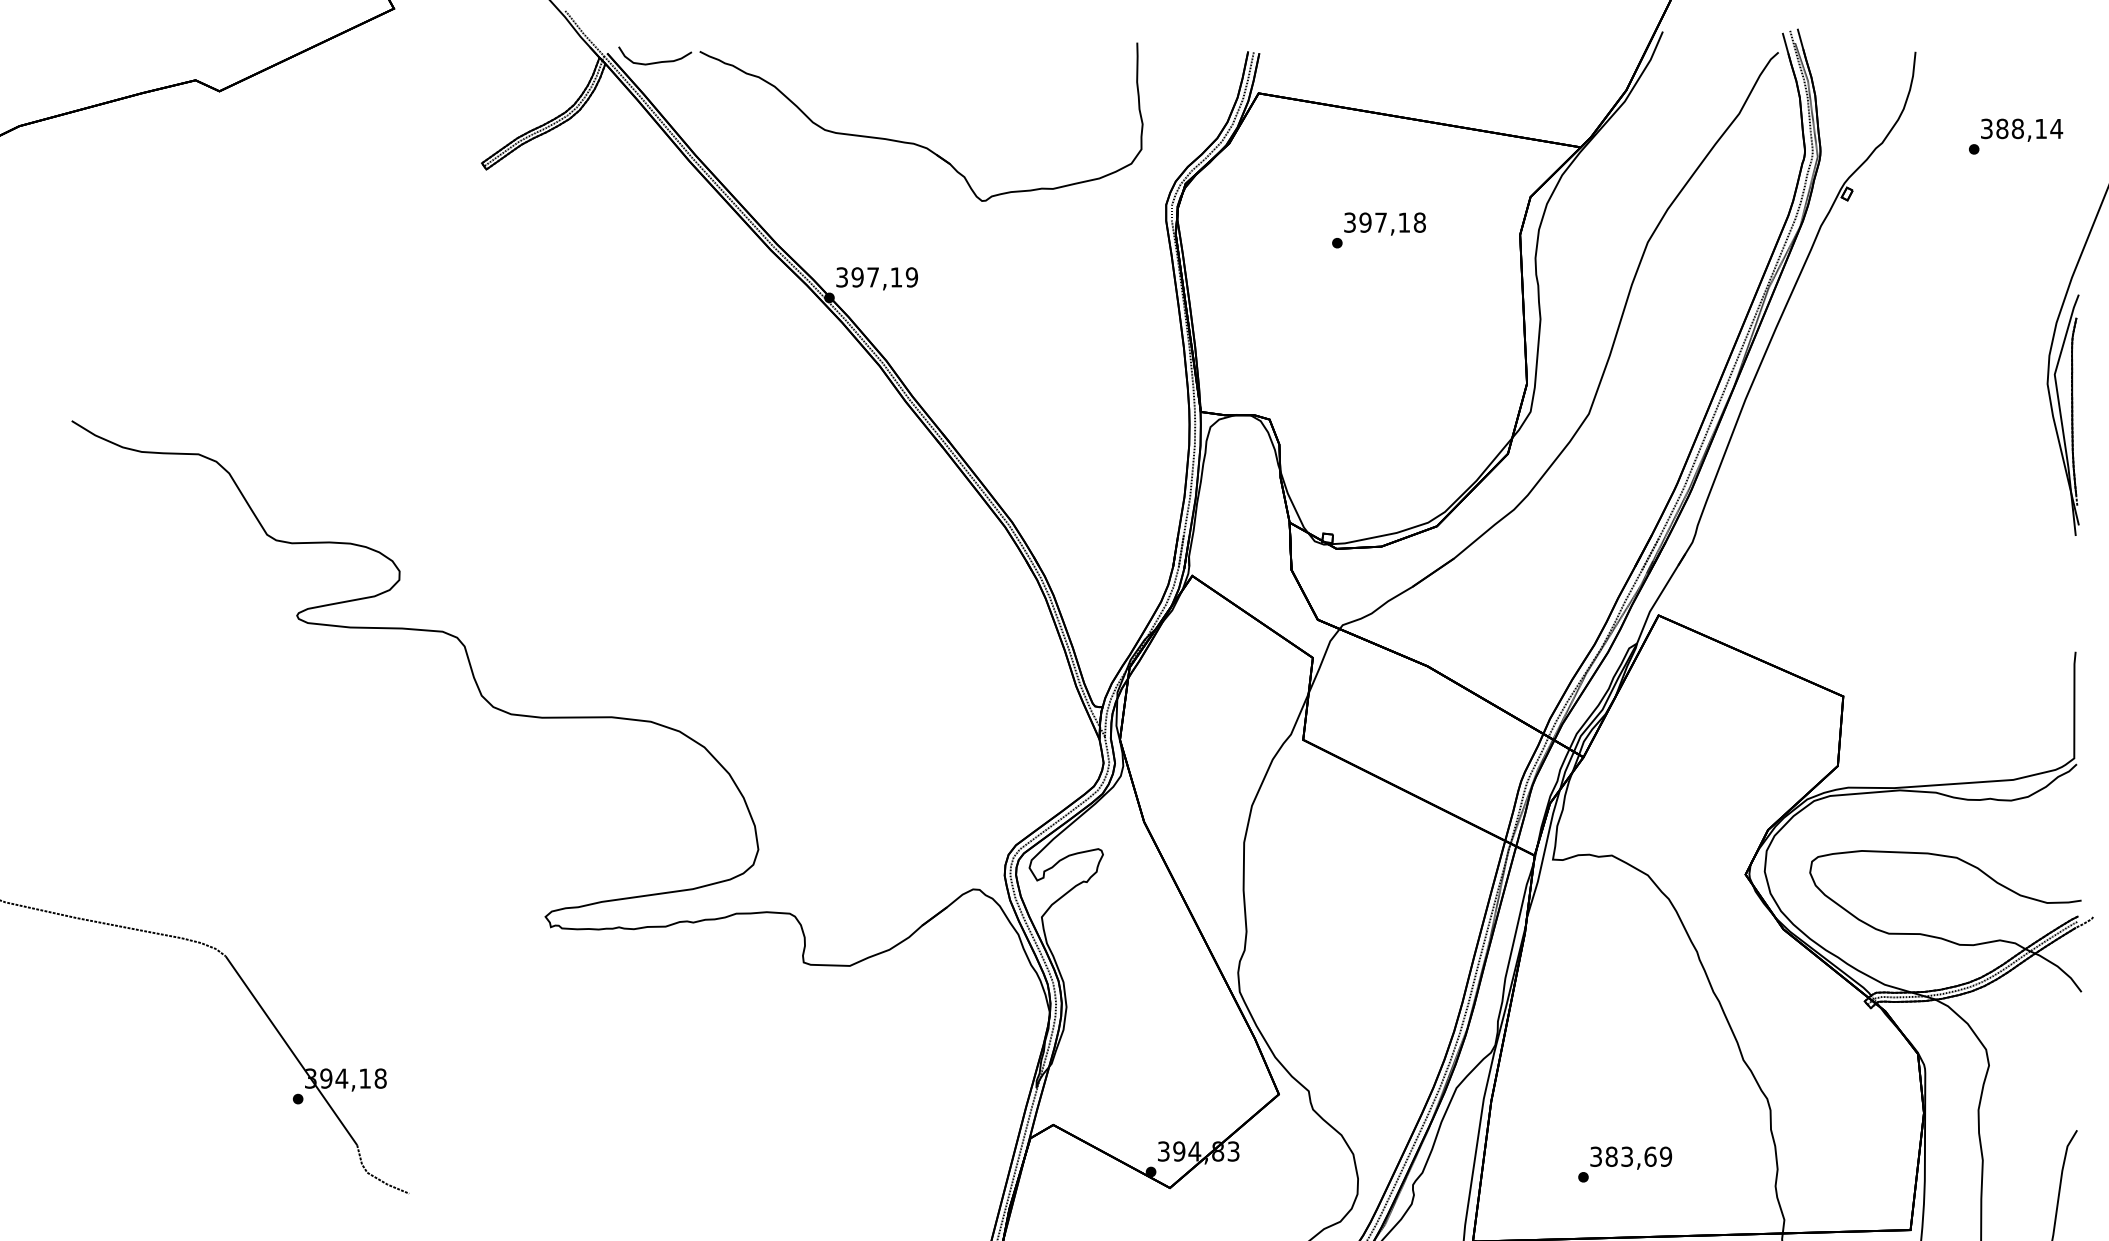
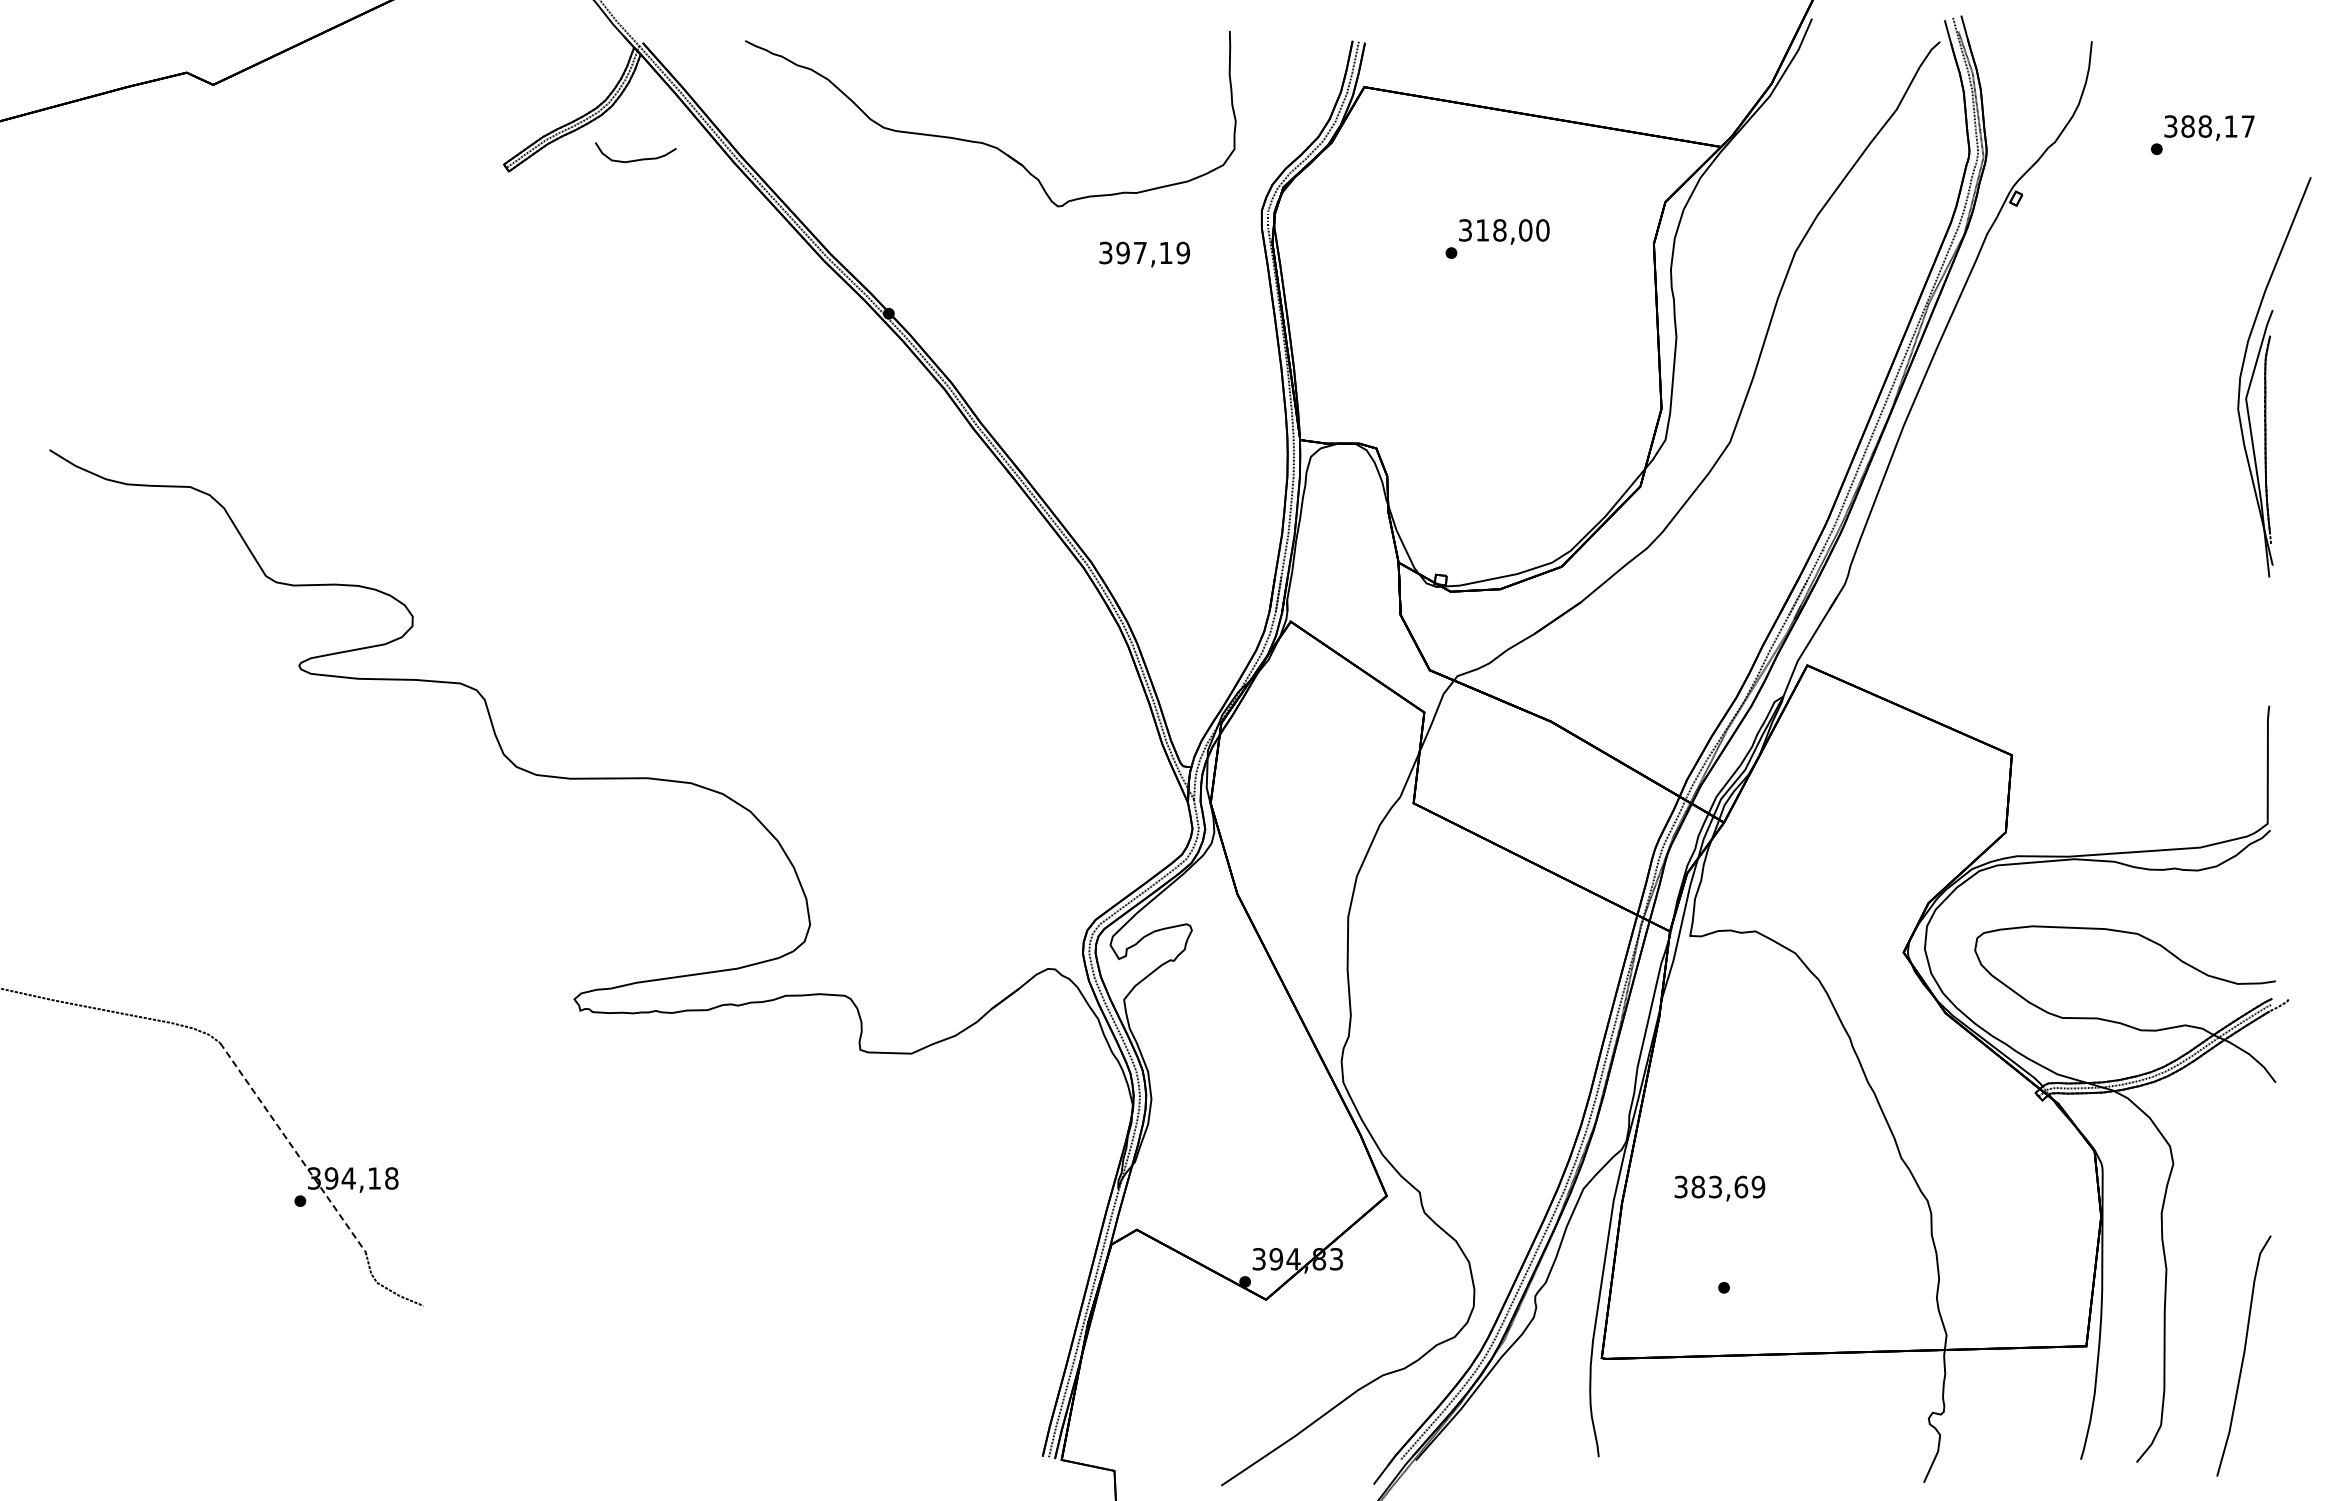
curve: (654, 62) -> (635, 159), moved
text: (2056, 128) -> (2248, 126), 388,14 -> 388,17
text: (1392, 222) -> (1512, 230), 397,18 -> 318,00
text: (876, 278) -> (1144, 254), moved
line: (291, 1050) -> (292, 1147), solid -> dashed
text: (1630, 1158) -> (1719, 1188), moved

